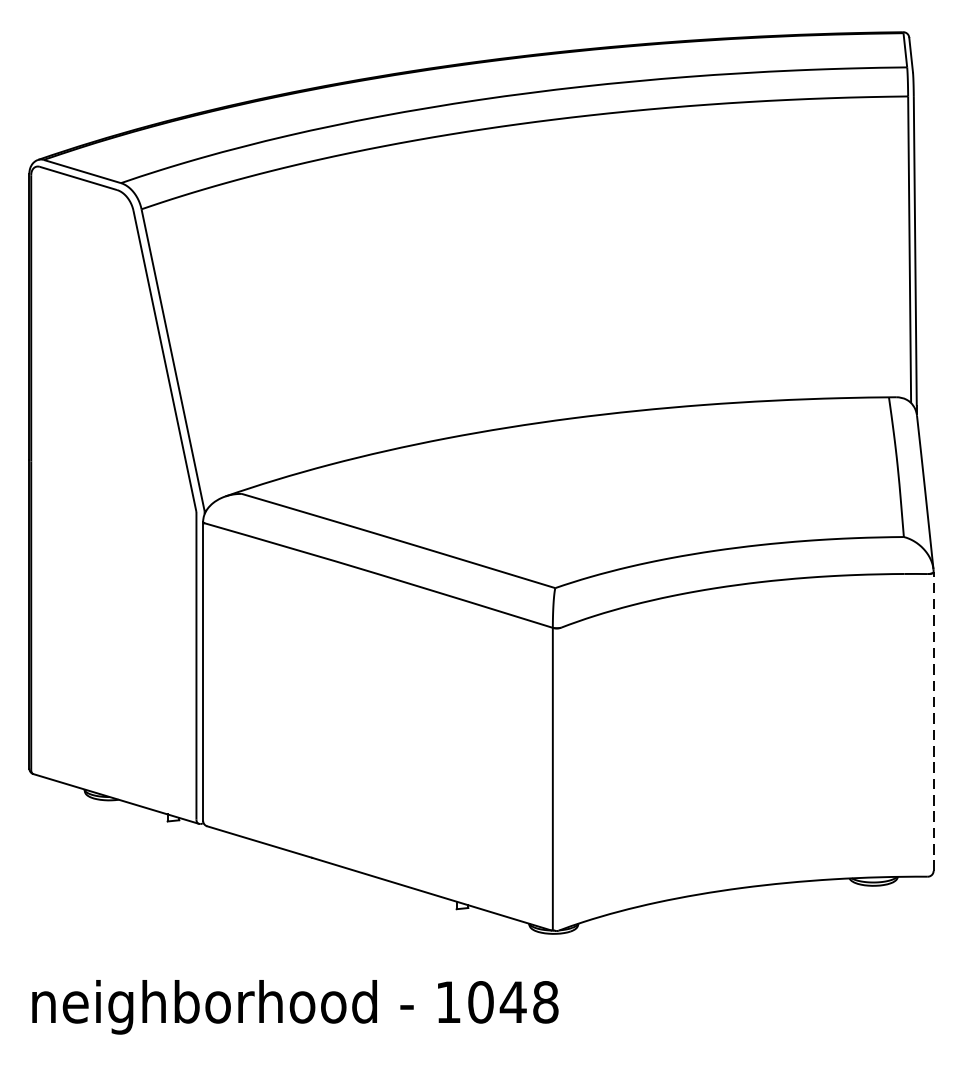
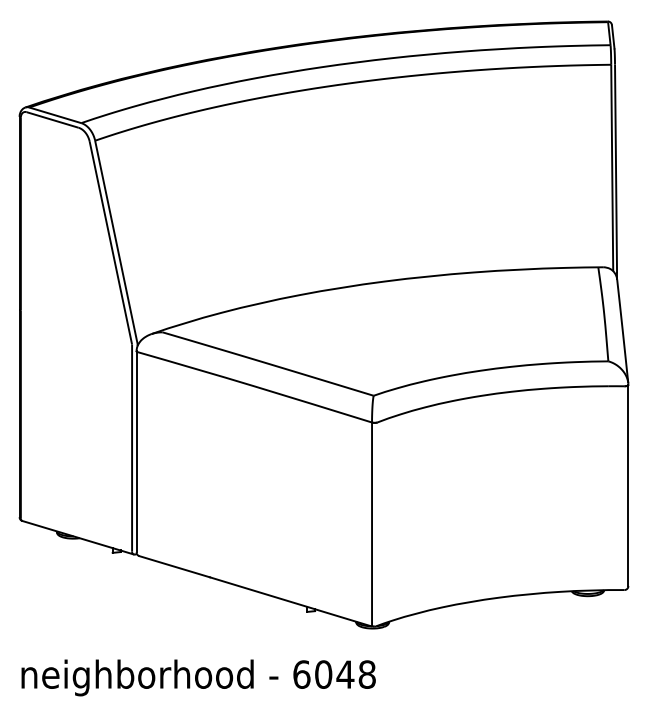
line: (933, 721) -> (628, 485), dashed -> solid
text: (448, 1002) -> (301, 674), 1048 -> 6048

